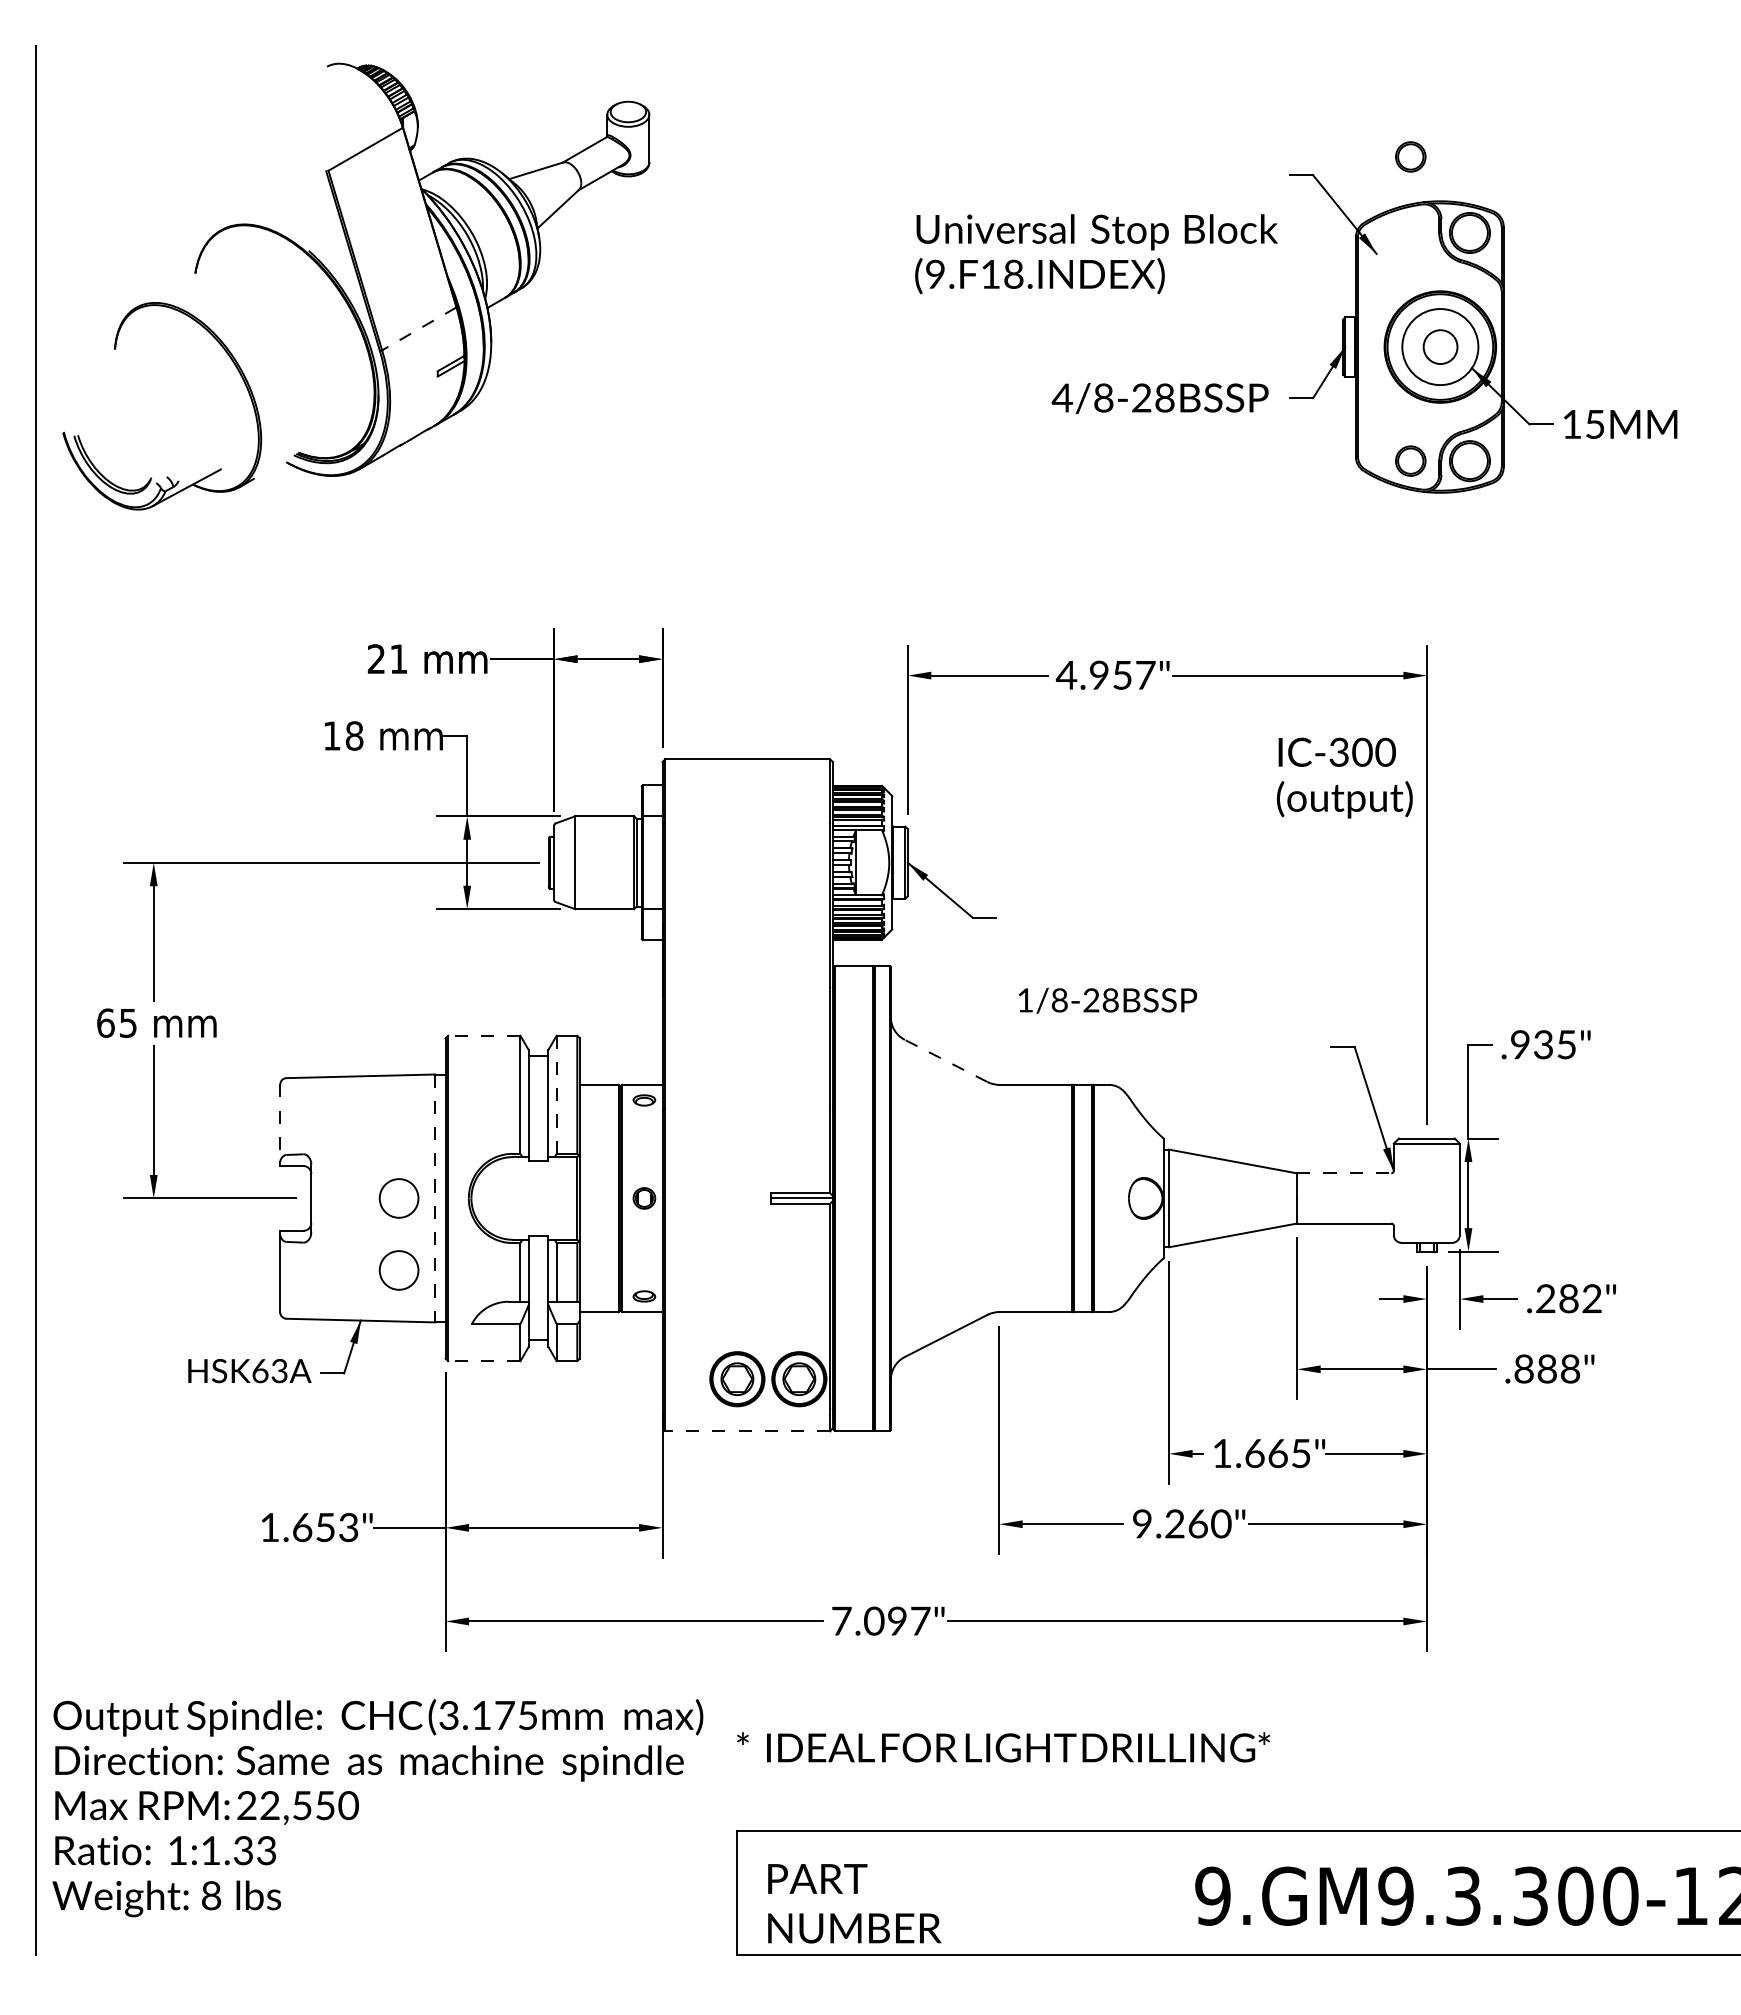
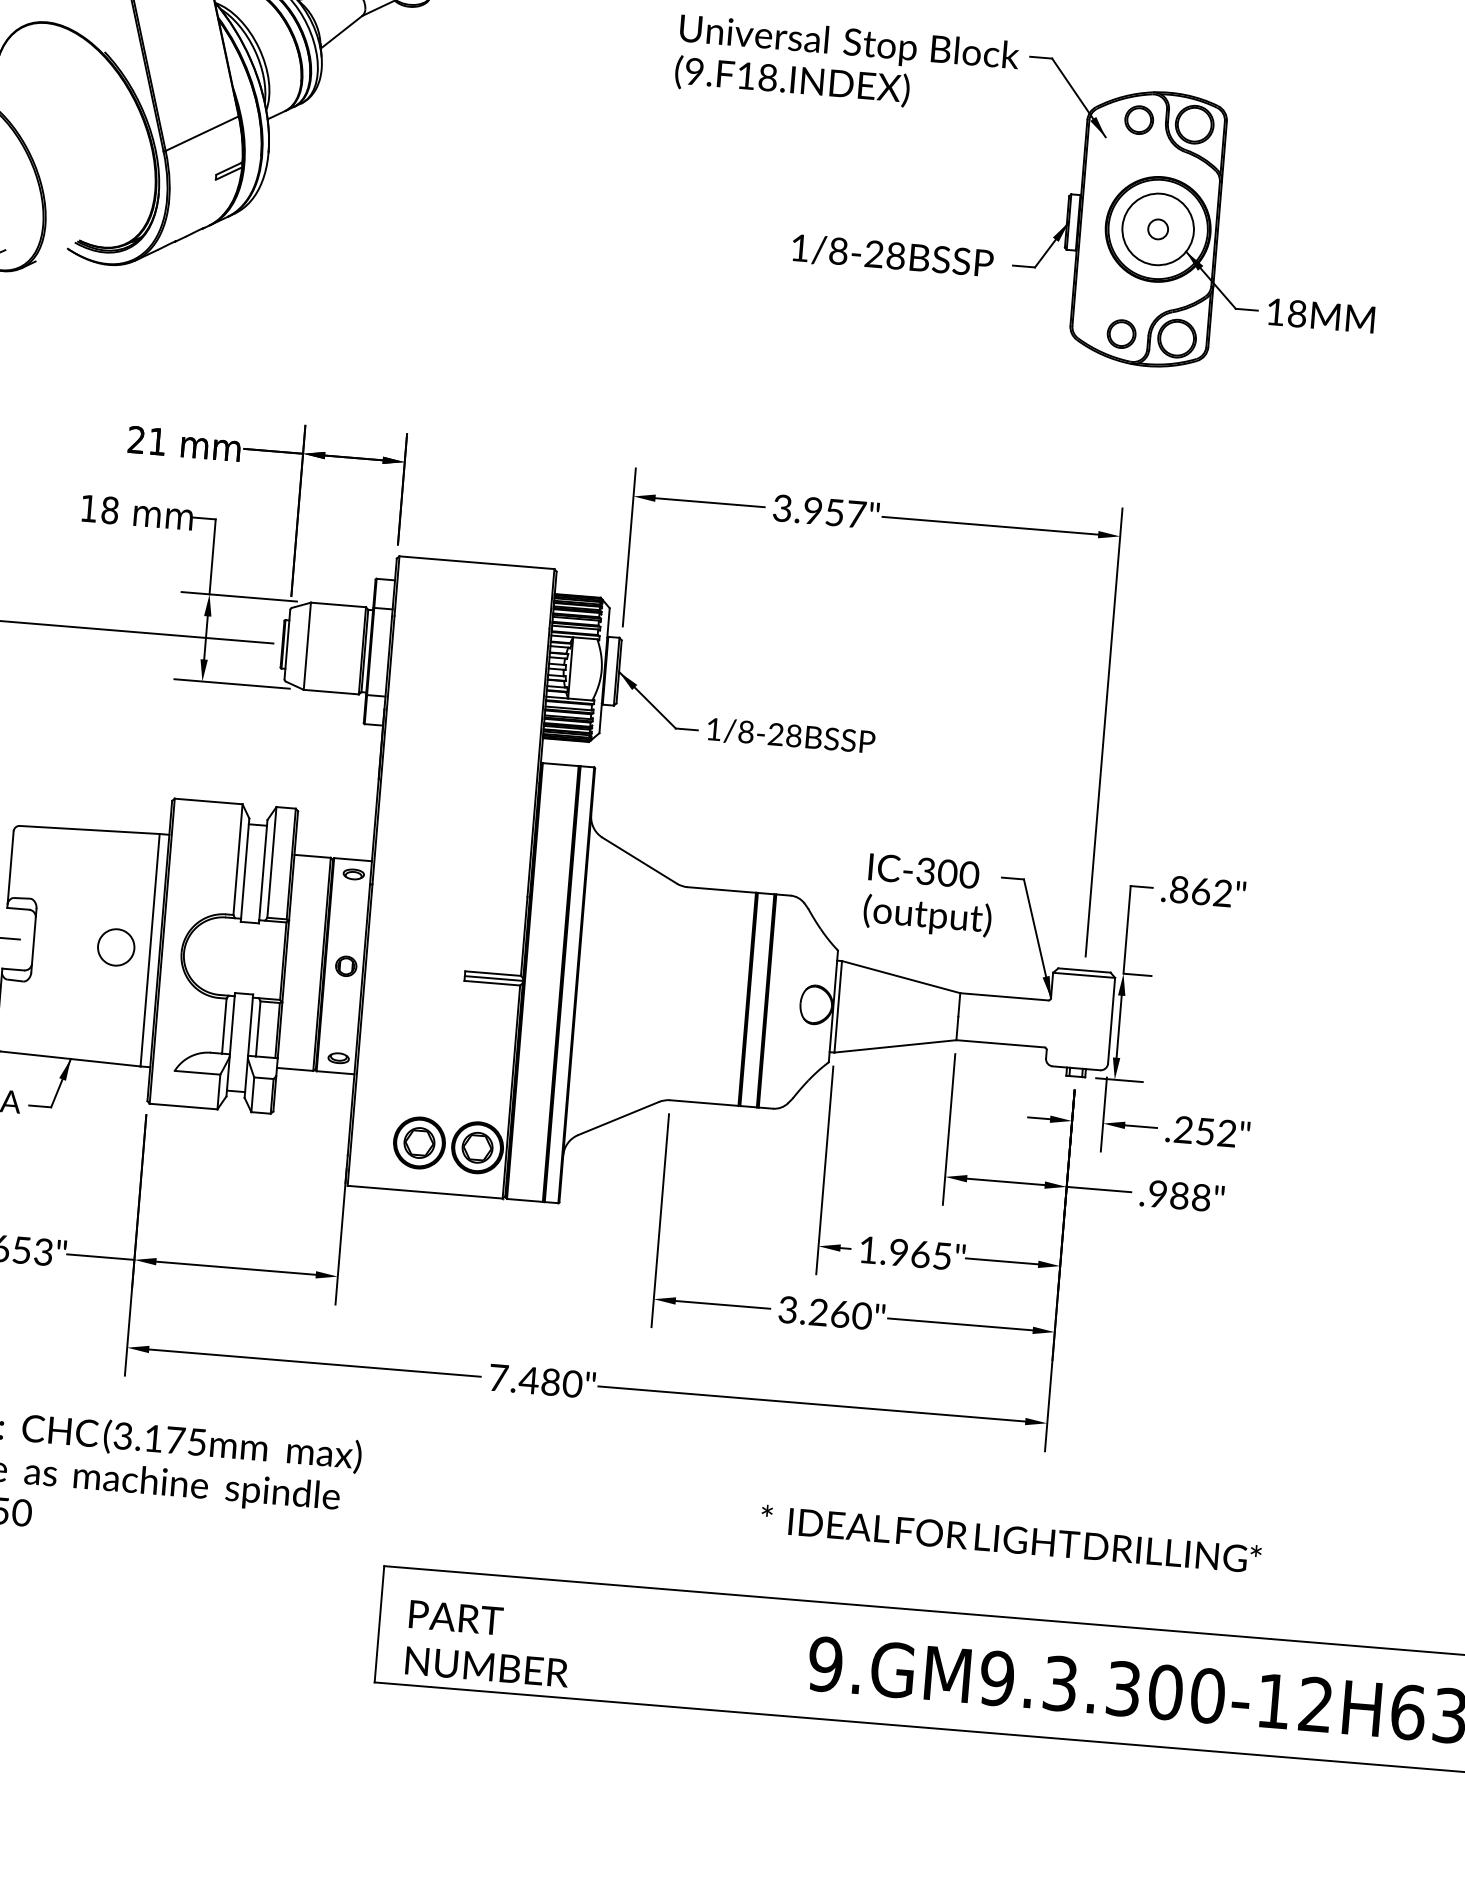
part: (1410, 156) -> (1139, 119), moved
text: (1096, 254) -> (847, 65), moved
line: (419, 328) -> (202, 133), dashed -> solid
circle: (1439, 346) -> (1157, 228), size x0.62
text: (1062, 397) -> (799, 247), 4/8-28 -> 1/8-28
text: (1594, 423) -> (1296, 312), 15MM -> 18MM
text: (1066, 674) -> (782, 507), 4.957" -> 3.957"
text: (1344, 777) -> (928, 895), moved
text: (1107, 1000) -> (791, 735), moved
line: (483, 1035) -> (207, 801), dashed -> solid
text: (1543, 1044) -> (1201, 891), .935" -> .862"
line: (945, 1060) -> (639, 860), dashed -> solid
line: (556, 1094) -> (271, 862), dashed -> solid
line: (280, 1123) -> (10, 868), dashed -> solid
line: (1344, 1173) -> (1004, 996), dashed -> solid
line: (435, 1198) -> (150, 950), dashed -> solid
part: (398, 1270) -> (110, 1014), removed
text: (1568, 1298) -> (1204, 1131), .282" -> .252"
line: (483, 1361) -> (182, 1106), dashed -> solid
text: (1523, 1370) -> (1157, 1195), .888" -> .988"
line: (747, 1430) -> (425, 1191), dashed -> solid
text: (1254, 1453) -> (898, 1252), 1.665" -> 1.965"
text: (1141, 1523) -> (787, 1309), 9.260" -> 3.260"
text: (896, 1620) -> (550, 1381), 7.097" -> 7.480"
text: (1003, 1747) -> (1010, 1539), moved

